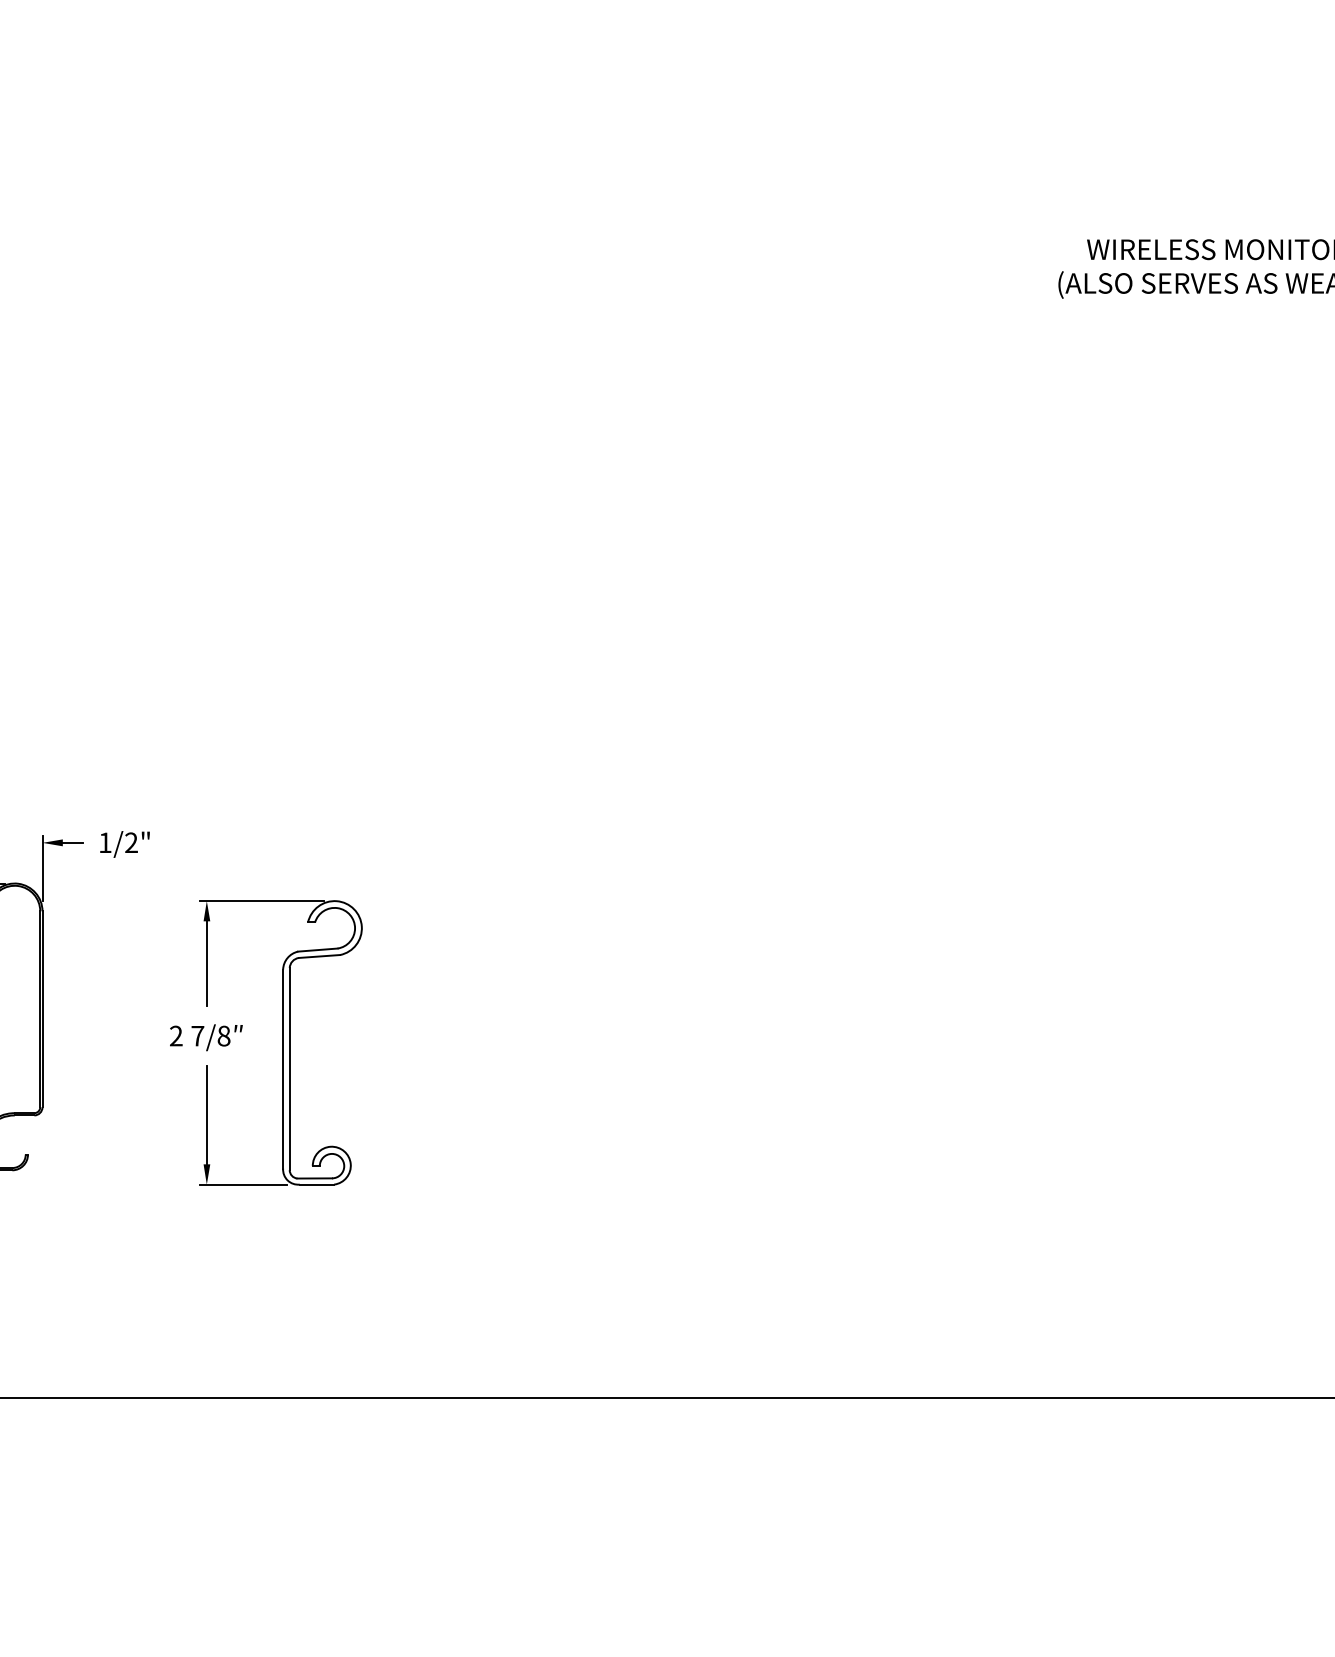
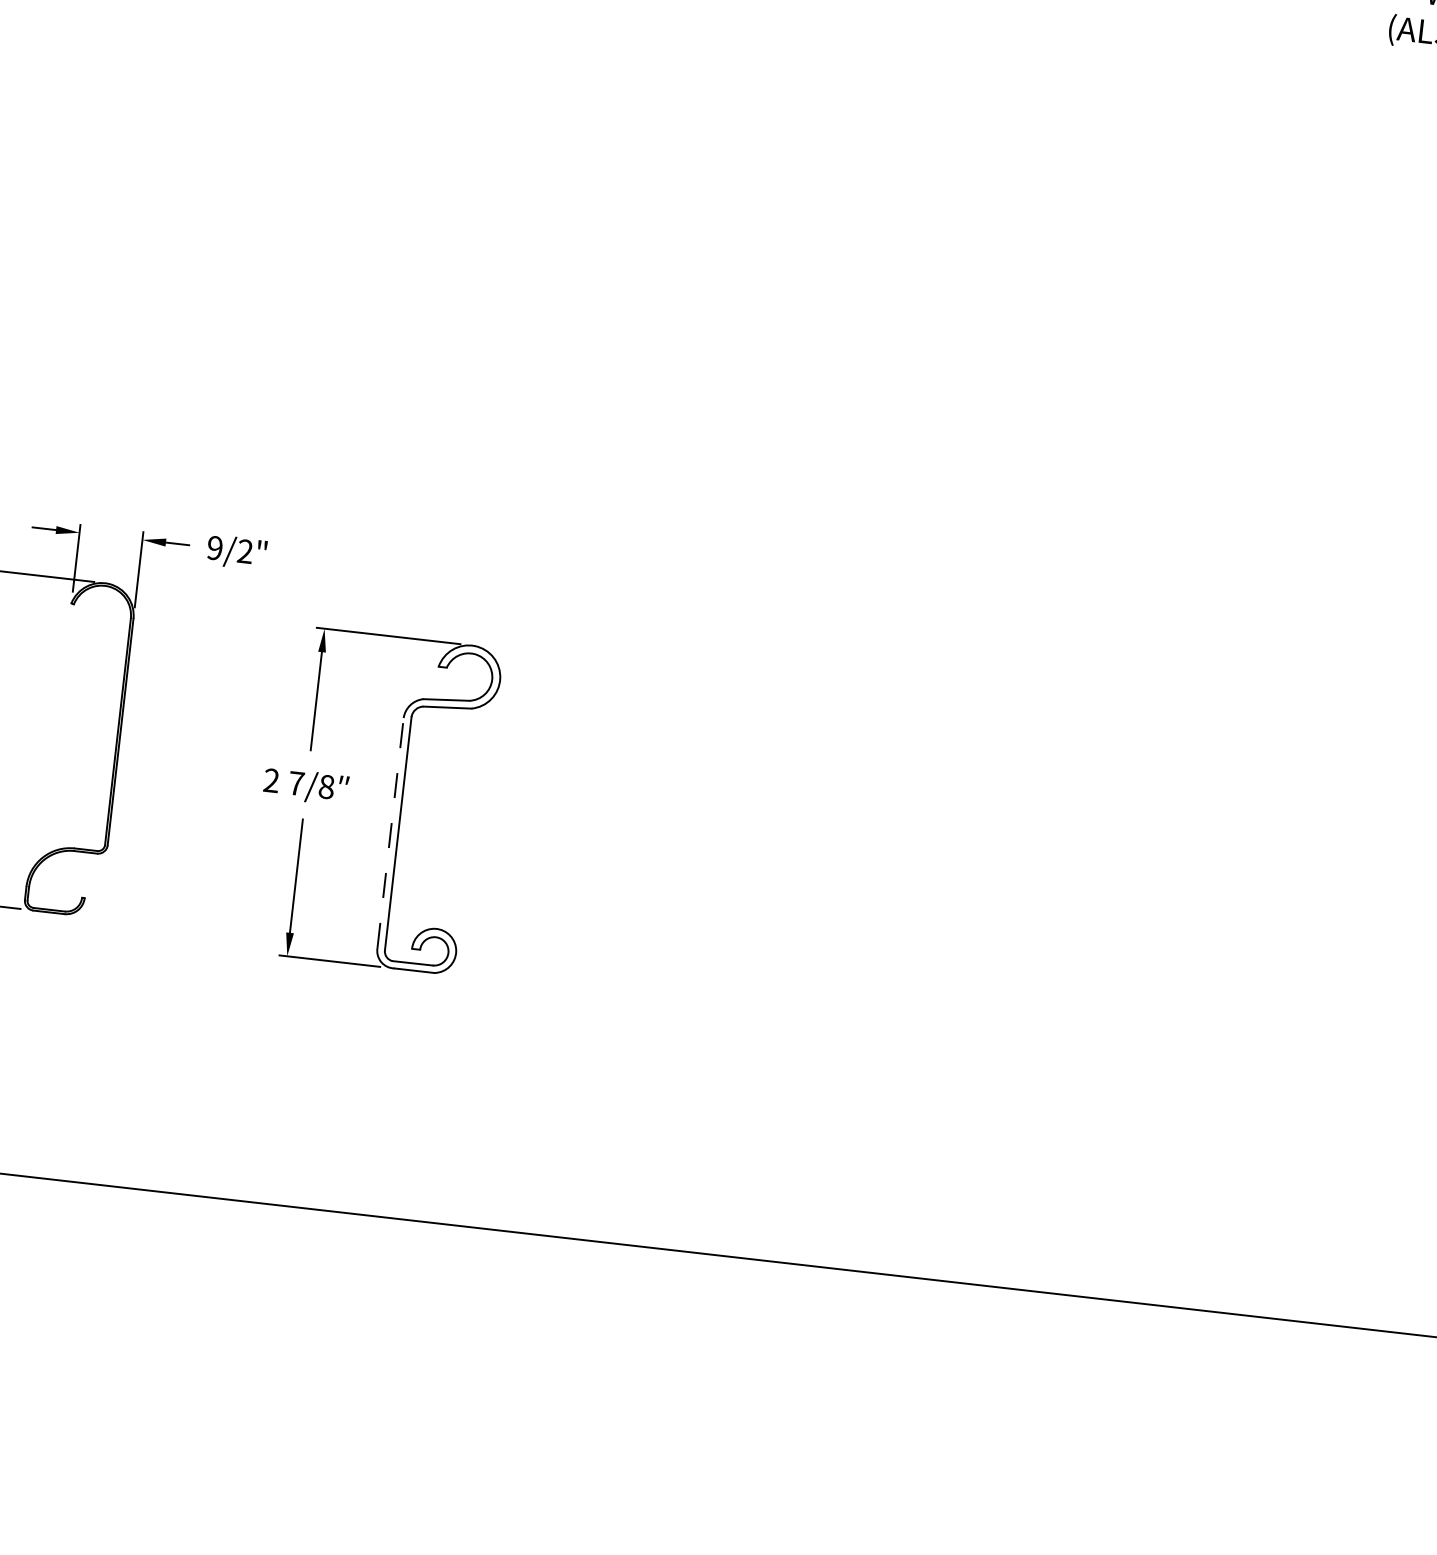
text: (105, 842) -> (215, 547), 1/2" -> 9/2"
line: (283, 1068) -> (391, 832), solid -> dashed

